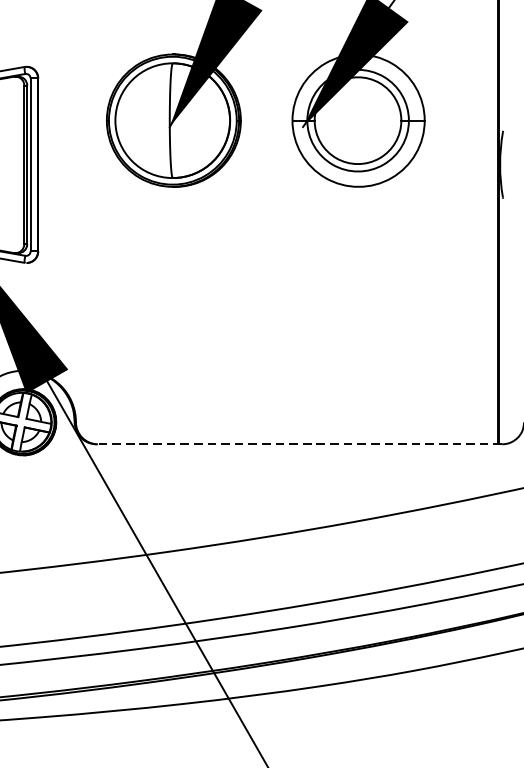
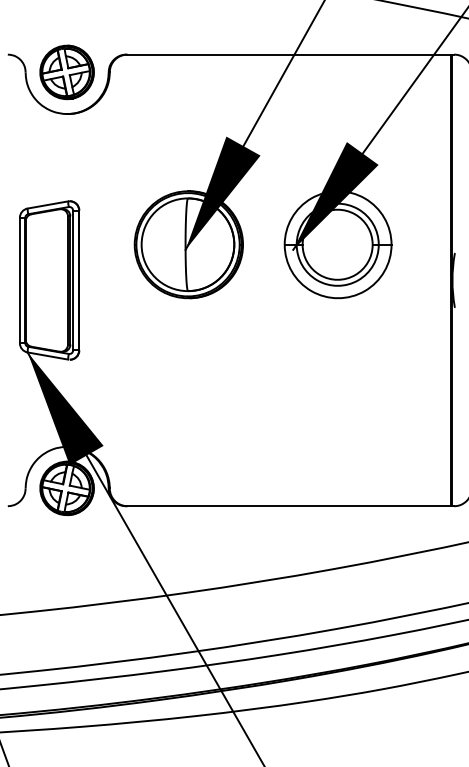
line: (299, 444) -> (290, 506), dashed -> solid

